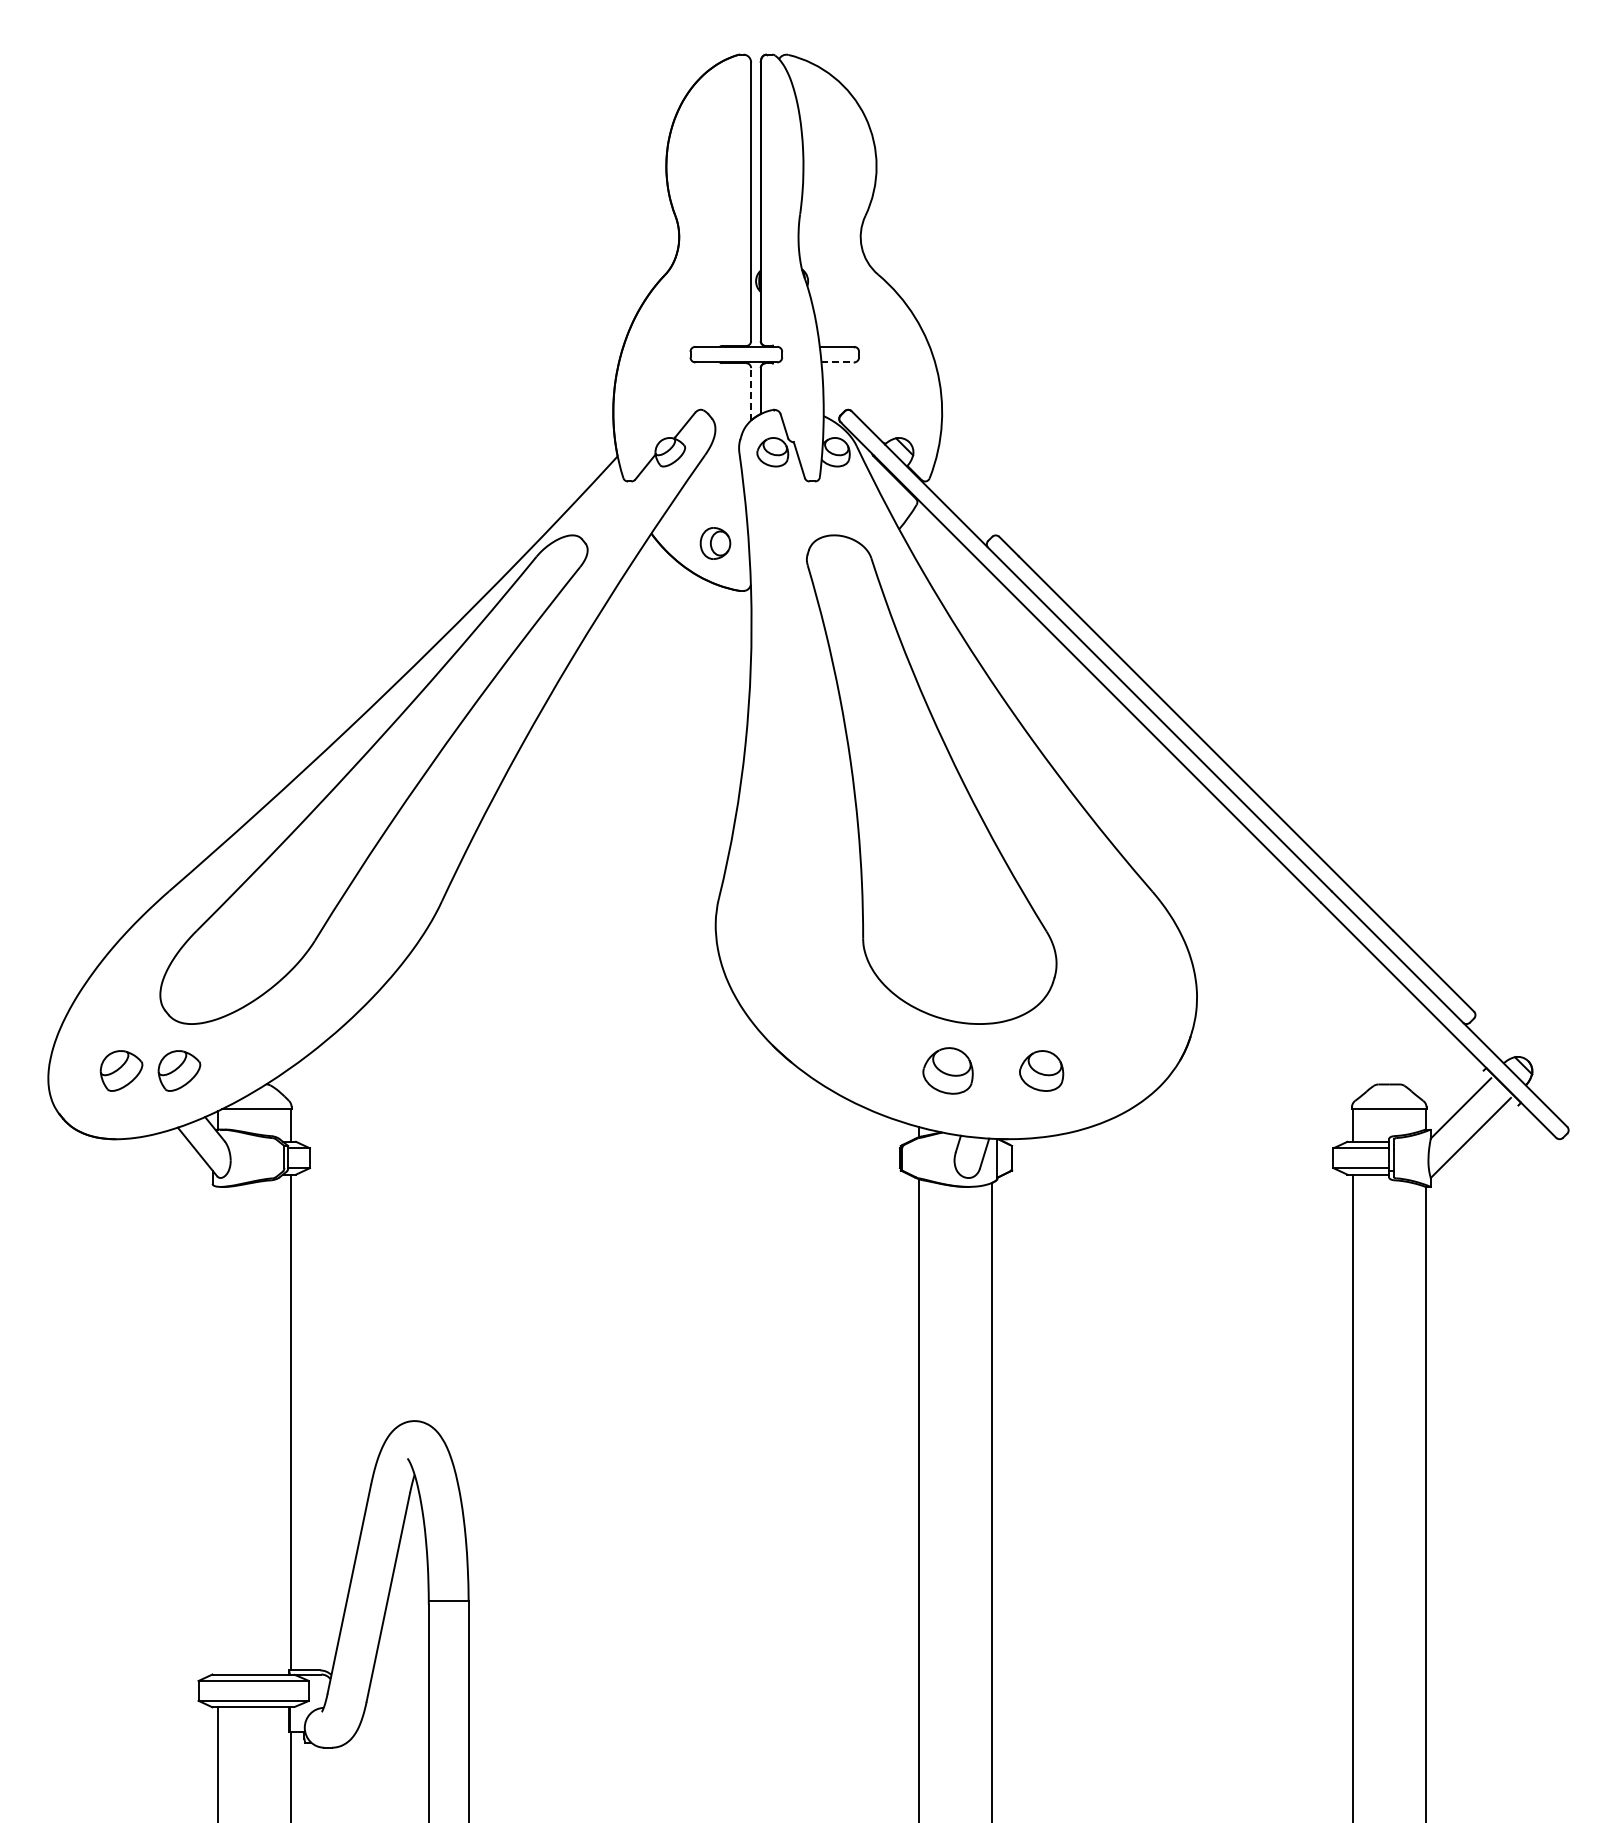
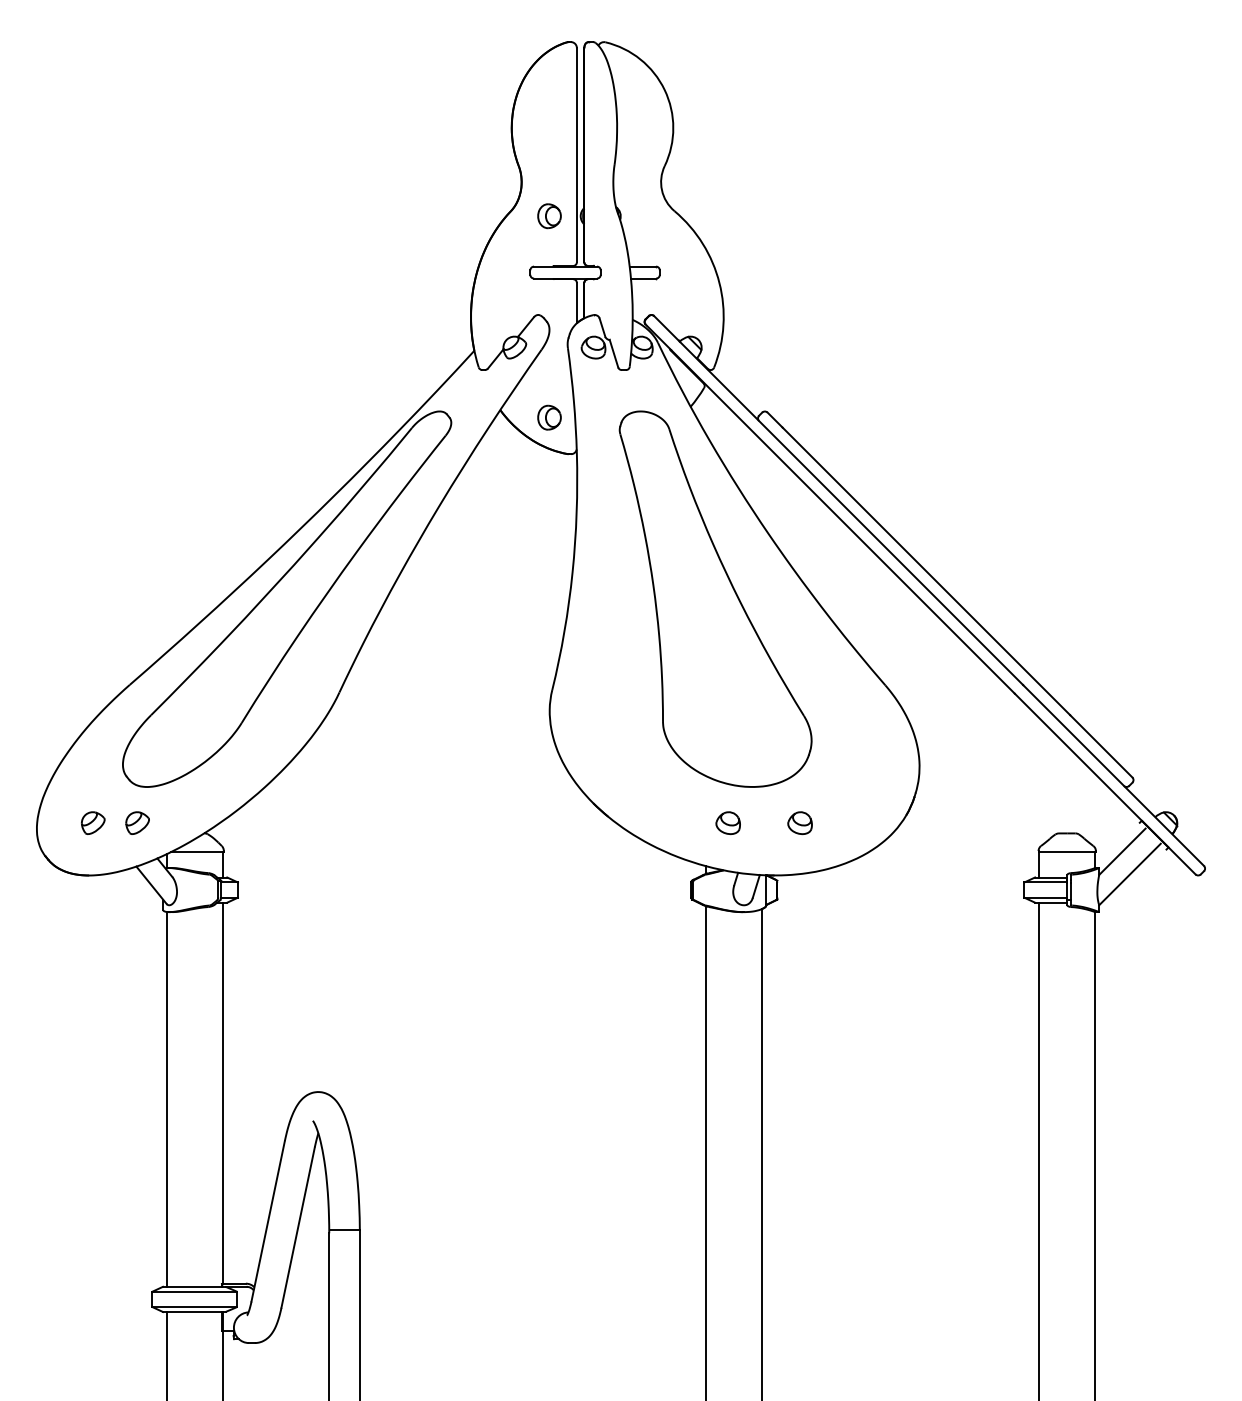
part: (715, 280) -> (549, 215), added
line: (838, 362) -> (644, 278), dashed -> solid
line: (751, 393) -> (577, 302), dashed -> solid
part: (121, 1071) -> (93, 823), size x0.71
part: (179, 1071) -> (137, 823), size x0.71
part: (947, 1071) -> (727, 823), size x0.62
part: (1041, 1071) -> (800, 823), size x0.71
line: (217, 1430) -> (166, 1099), added

